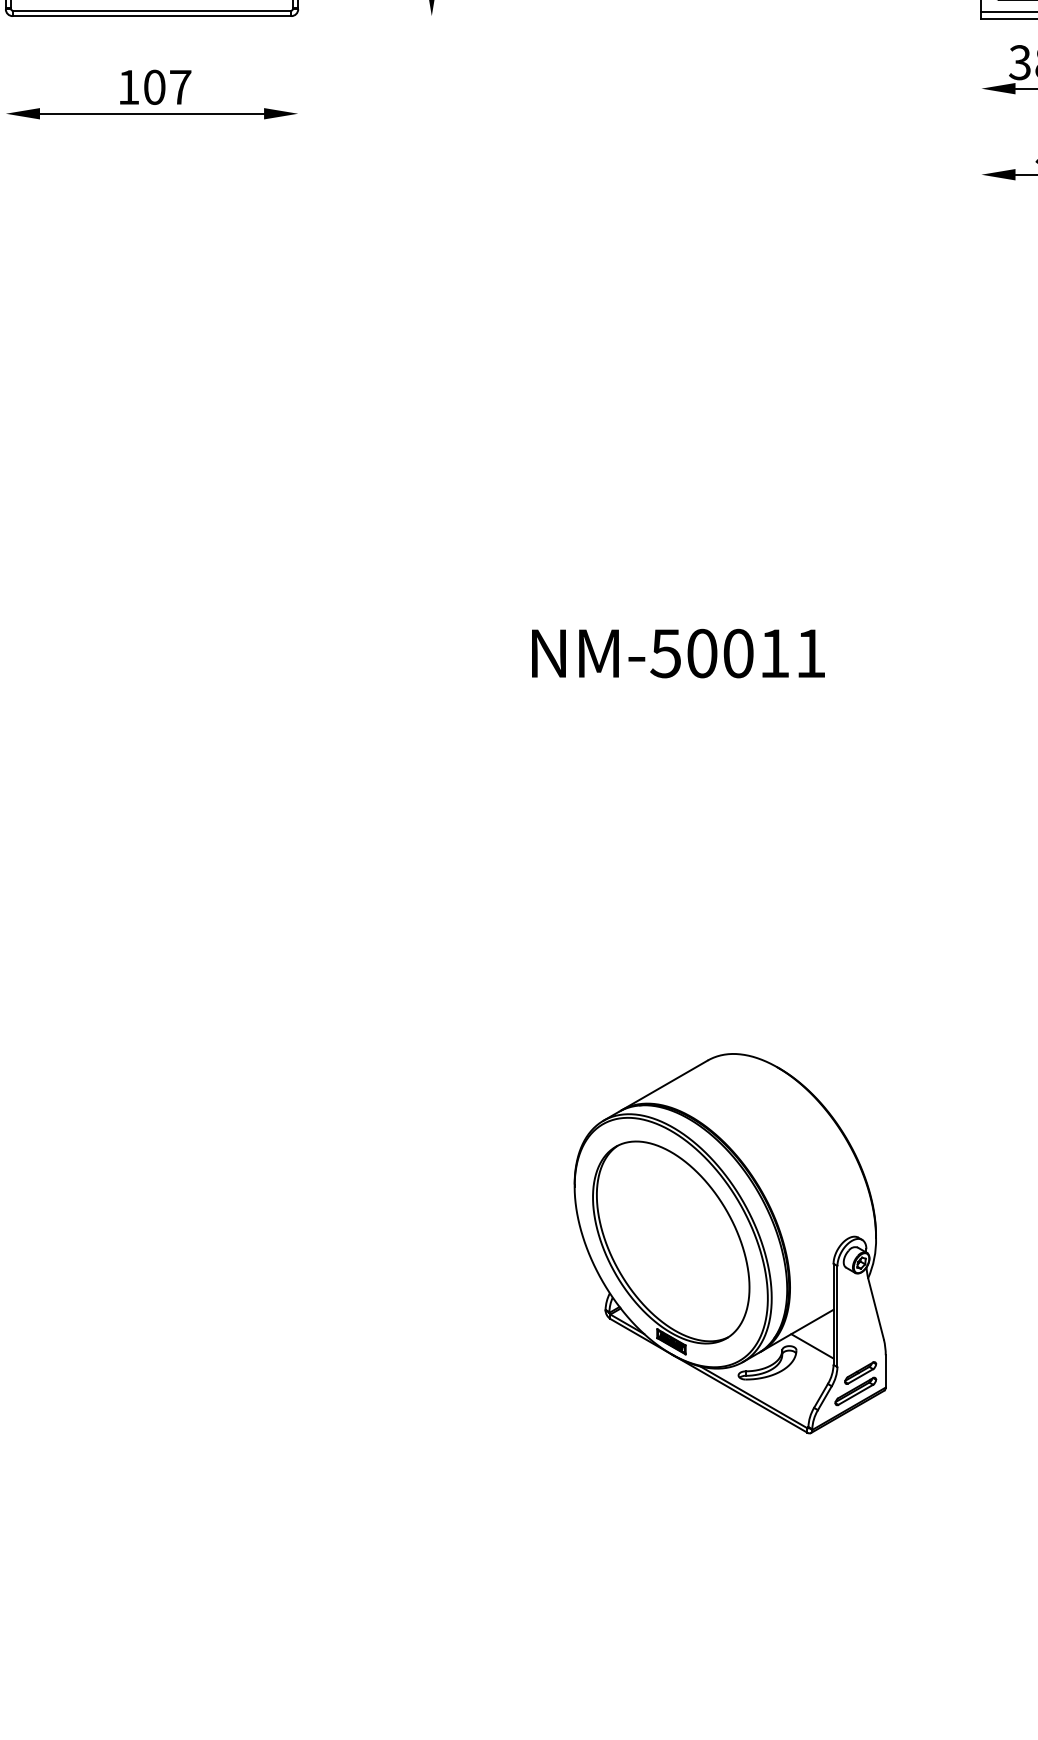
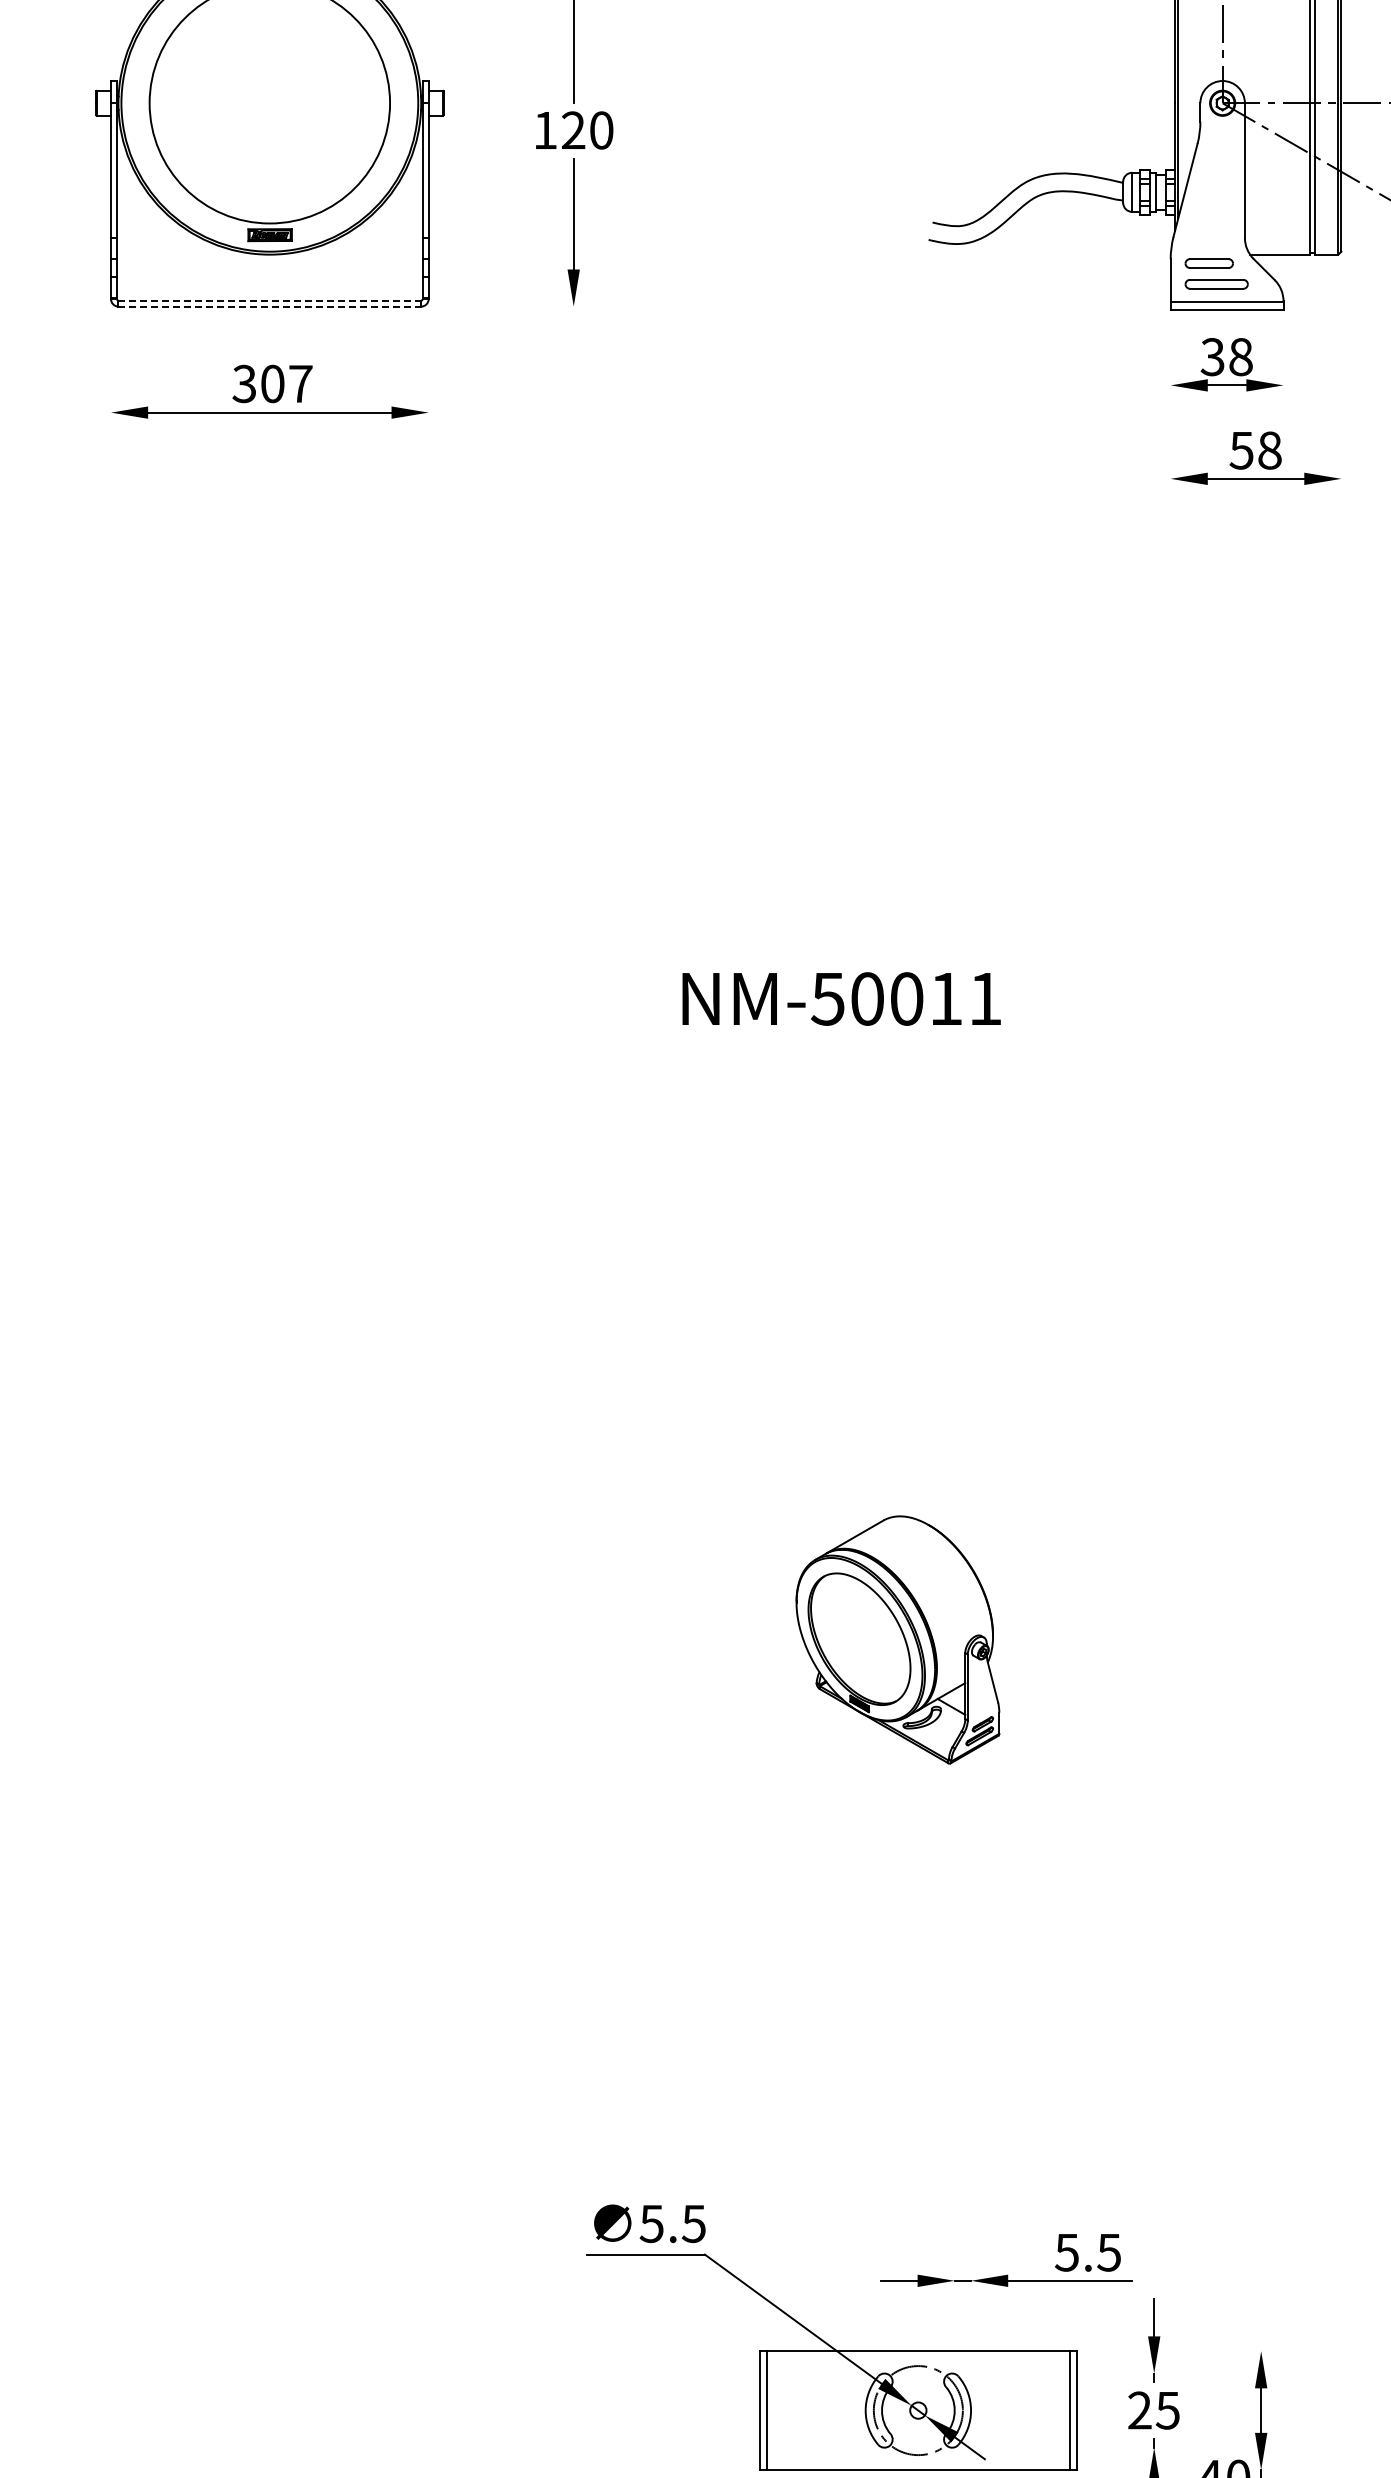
line: (152, 10) -> (270, 300), solid -> dashed
line: (152, 16) -> (270, 306), solid -> dashed
text: (127, 86) -> (243, 383), 107 -> 307
part: (729, 1243) -> (897, 1639), size x0.6

